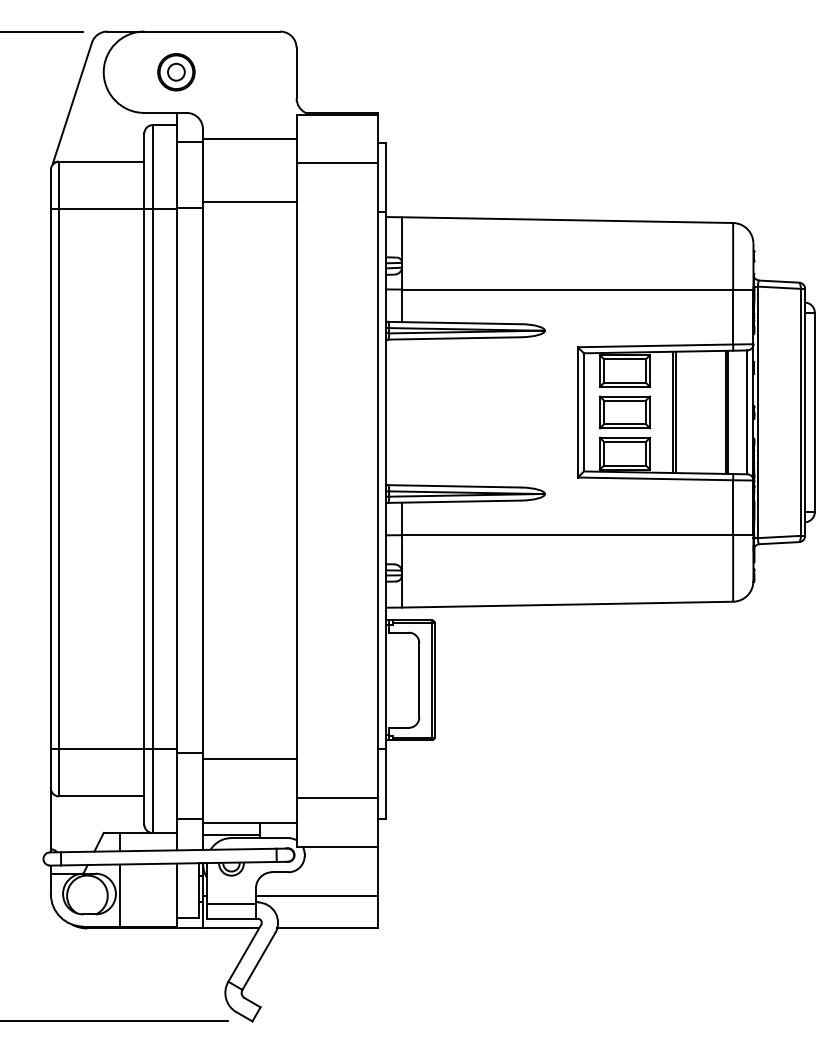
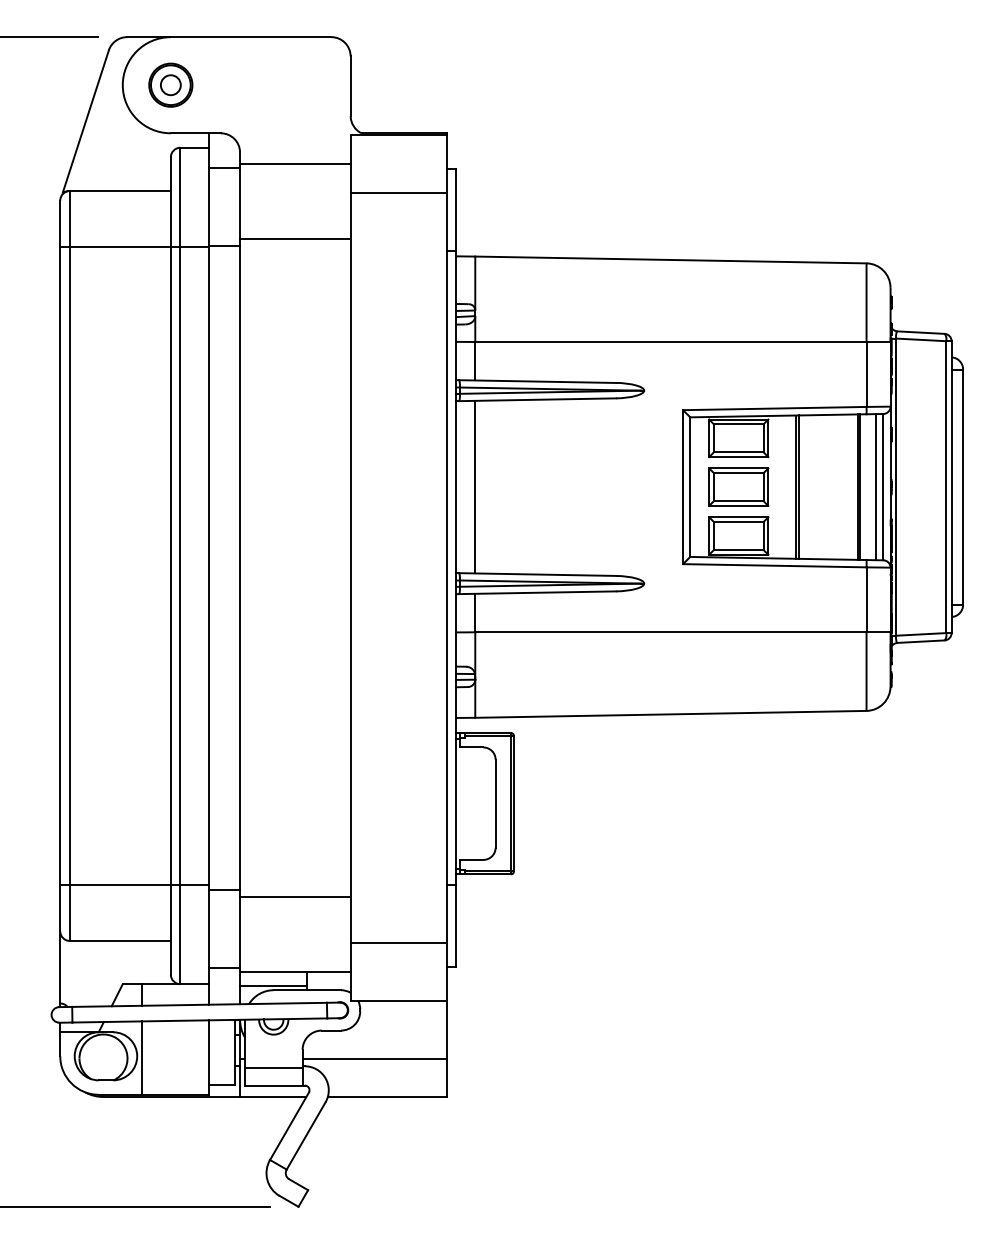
part: (176, 72) -> (170, 85), moved
line: (402, 412) -> (475, 487), added
line: (741, 412) -> (876, 487), added

